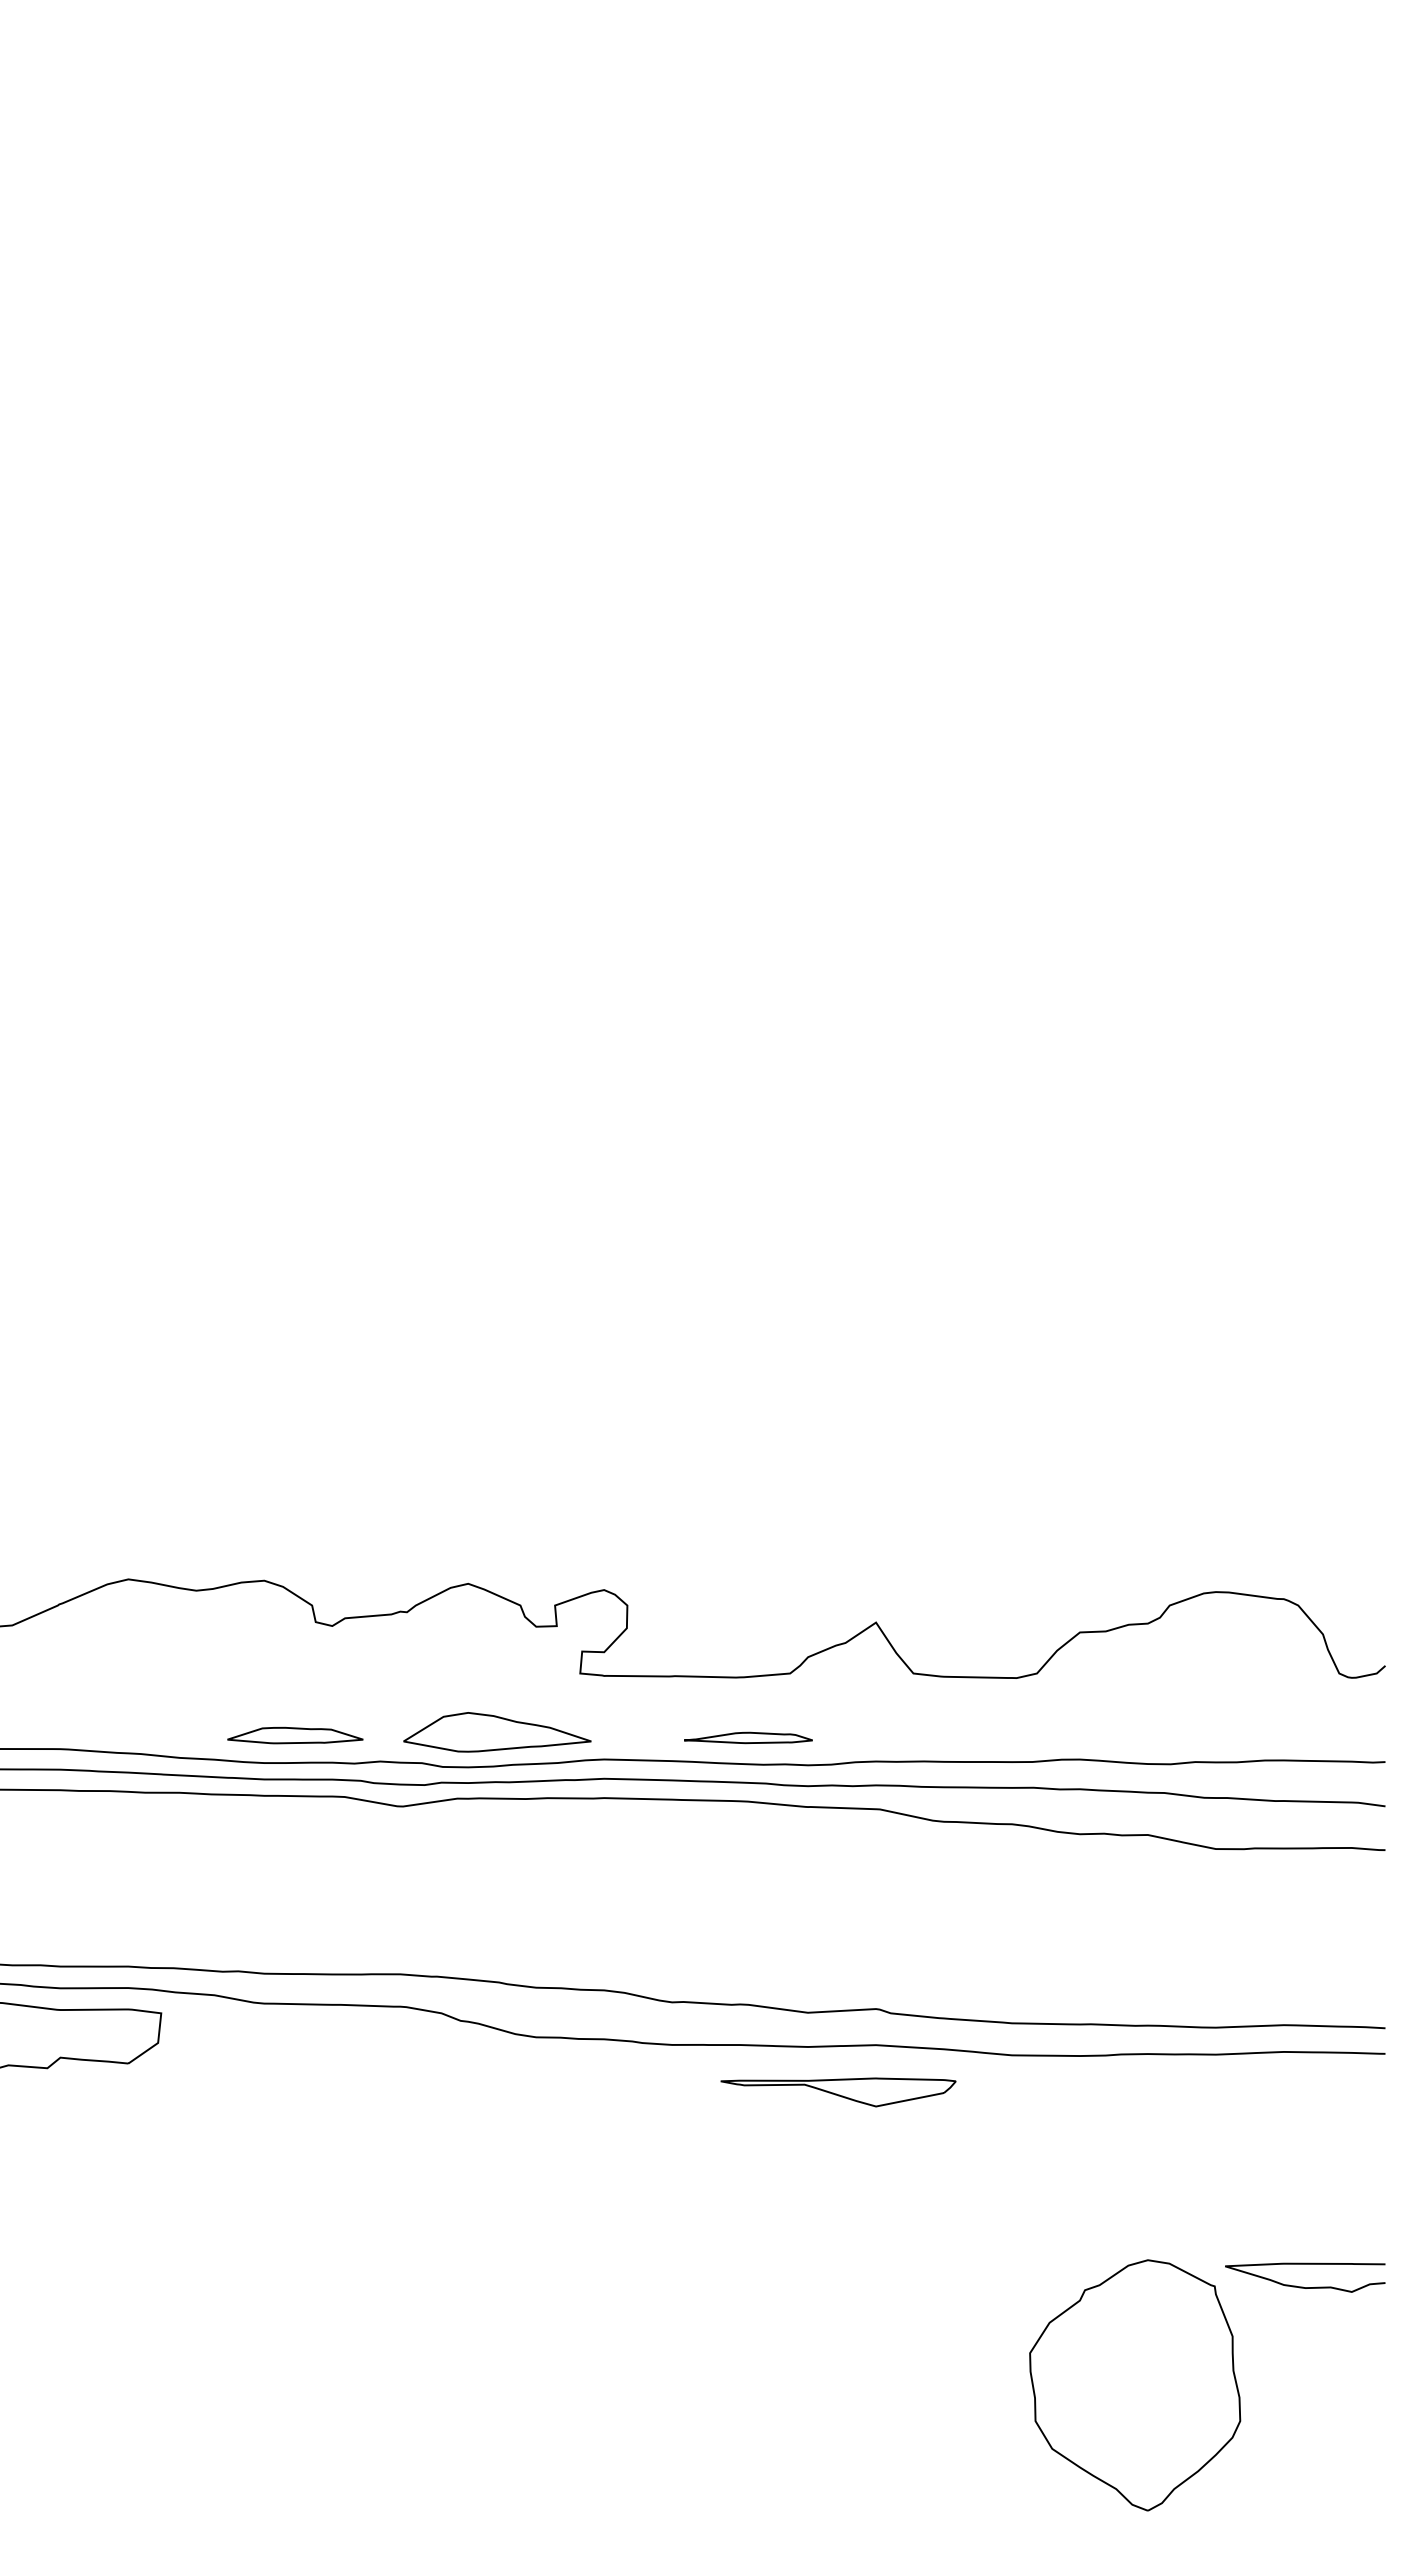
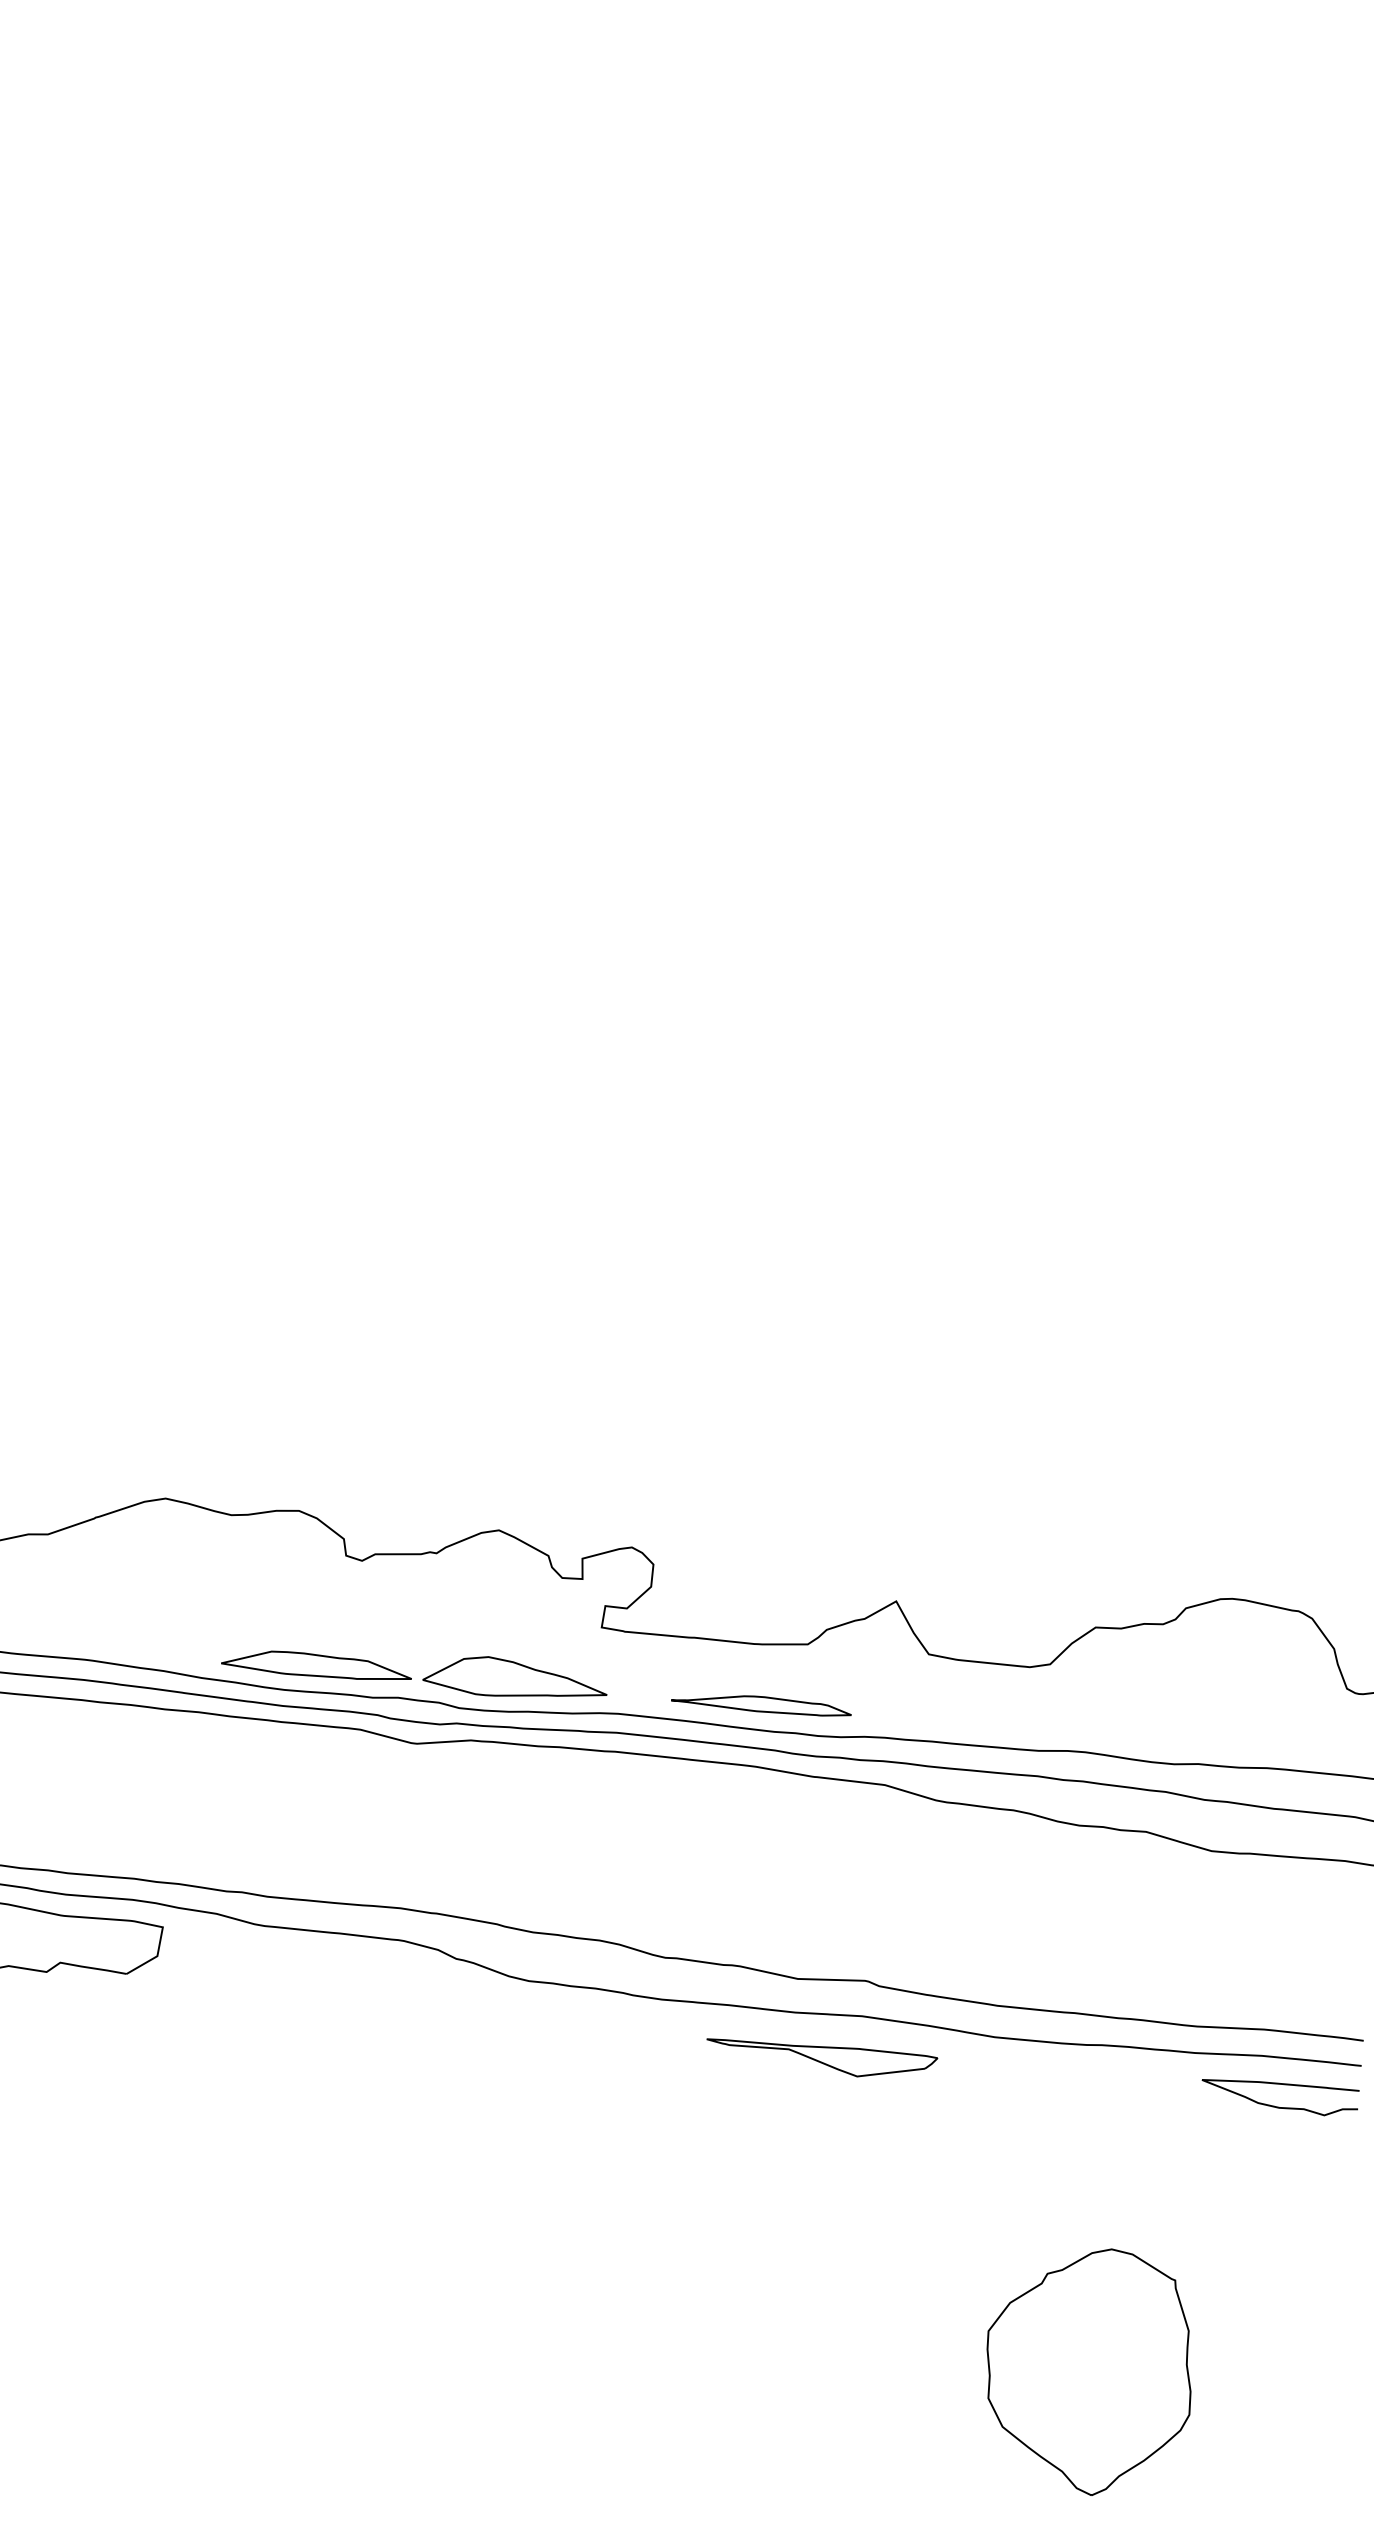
part: (295, 1735) -> (317, 1665), size x1.43
part: (748, 1737) -> (761, 1703), size x1.43
curve: (1303, 2286) -> (1277, 2106), moved

